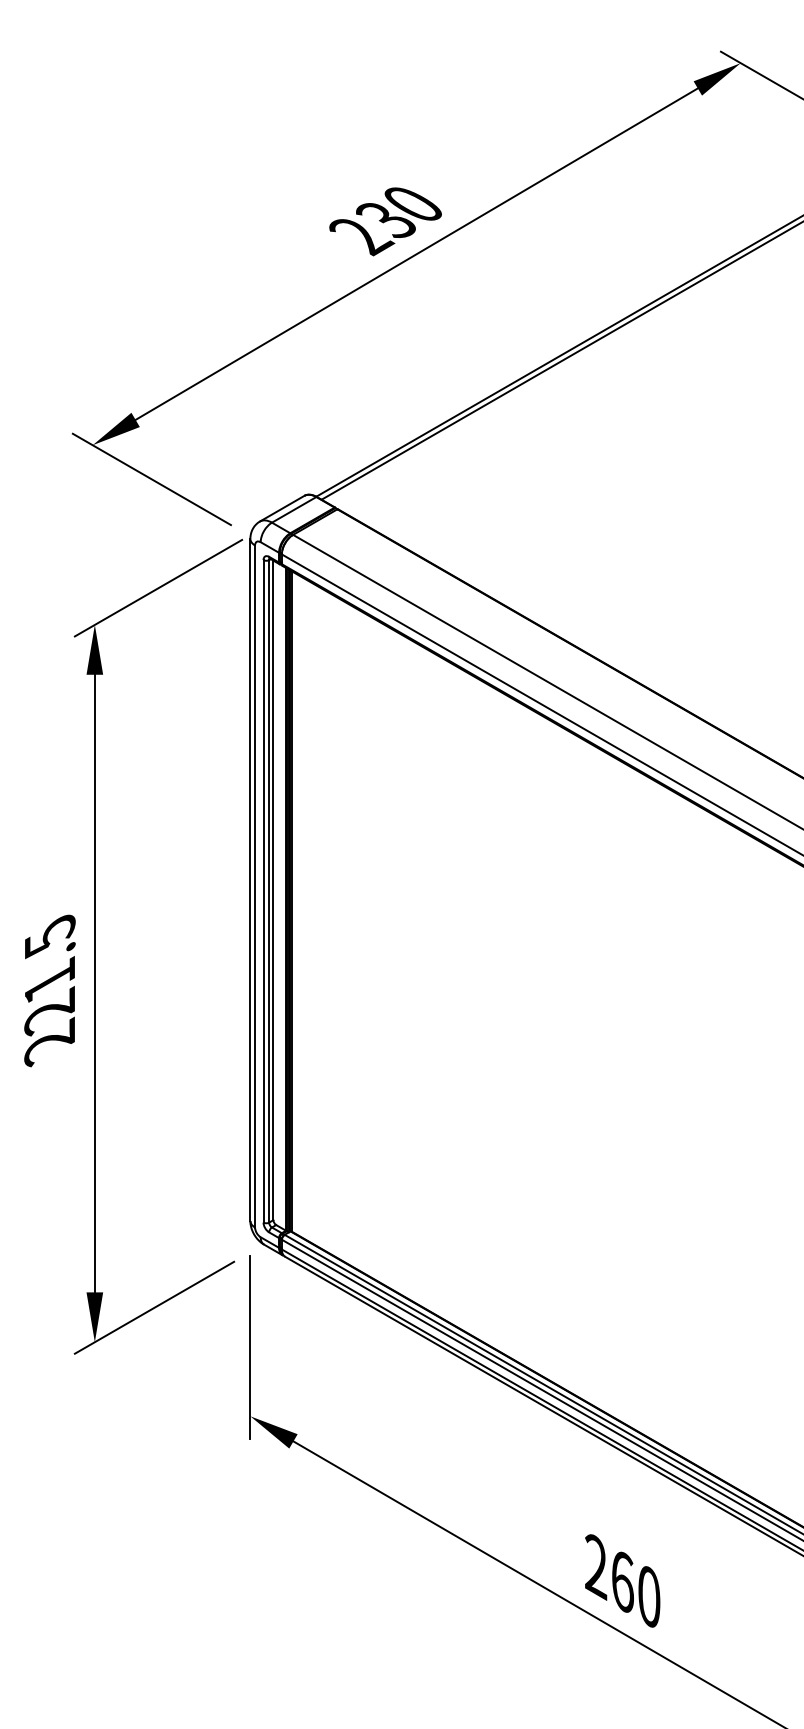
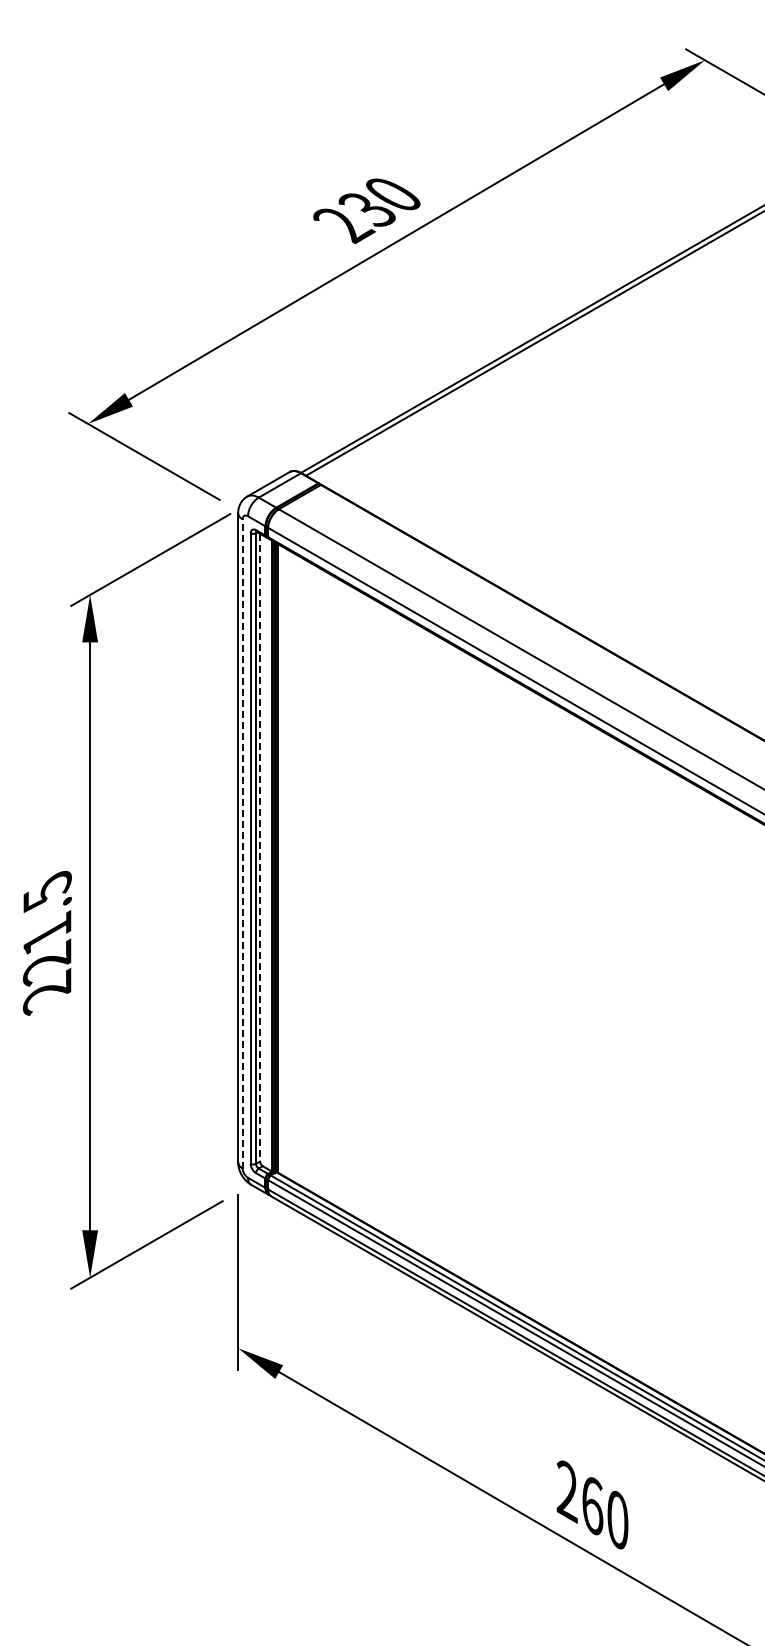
line: (254, 886) -> (242, 843), solid -> dashed
line: (273, 890) -> (260, 847), solid -> dashed

